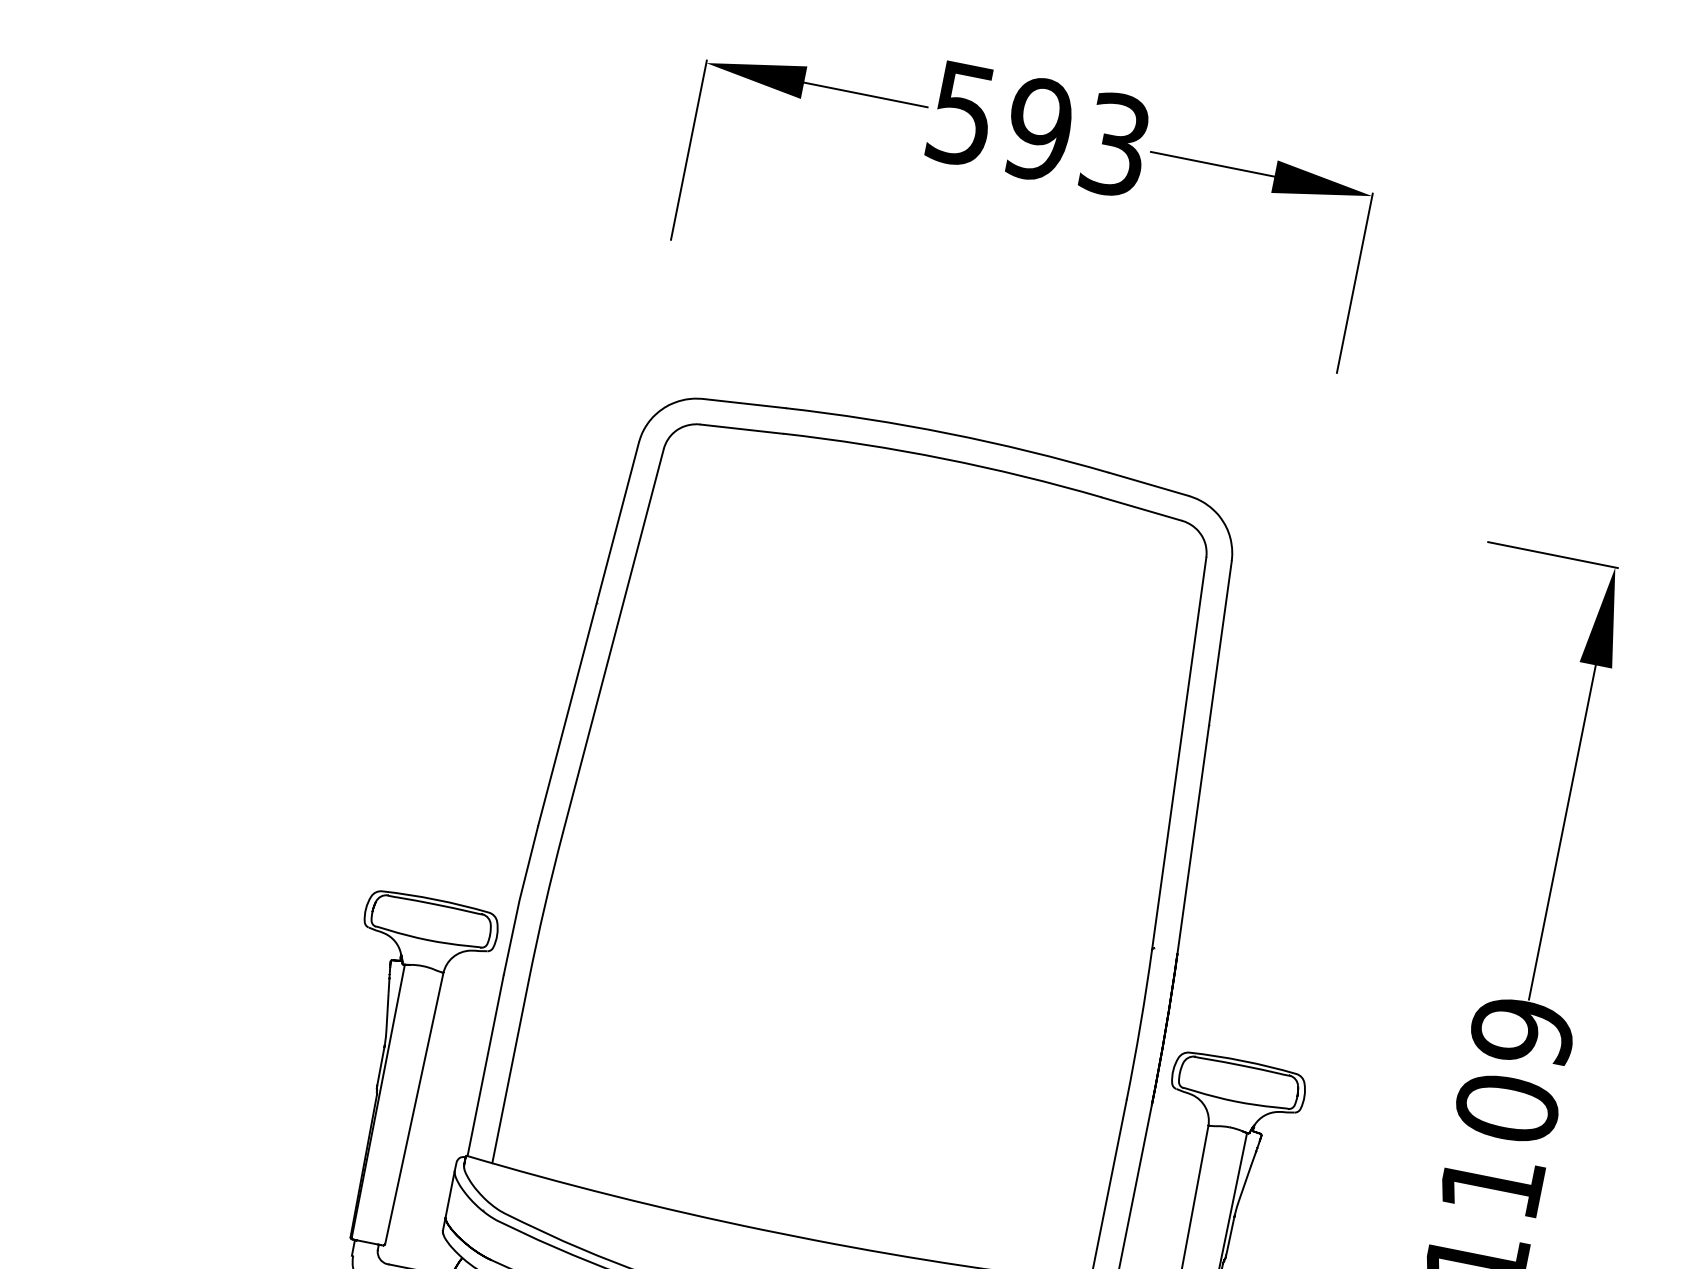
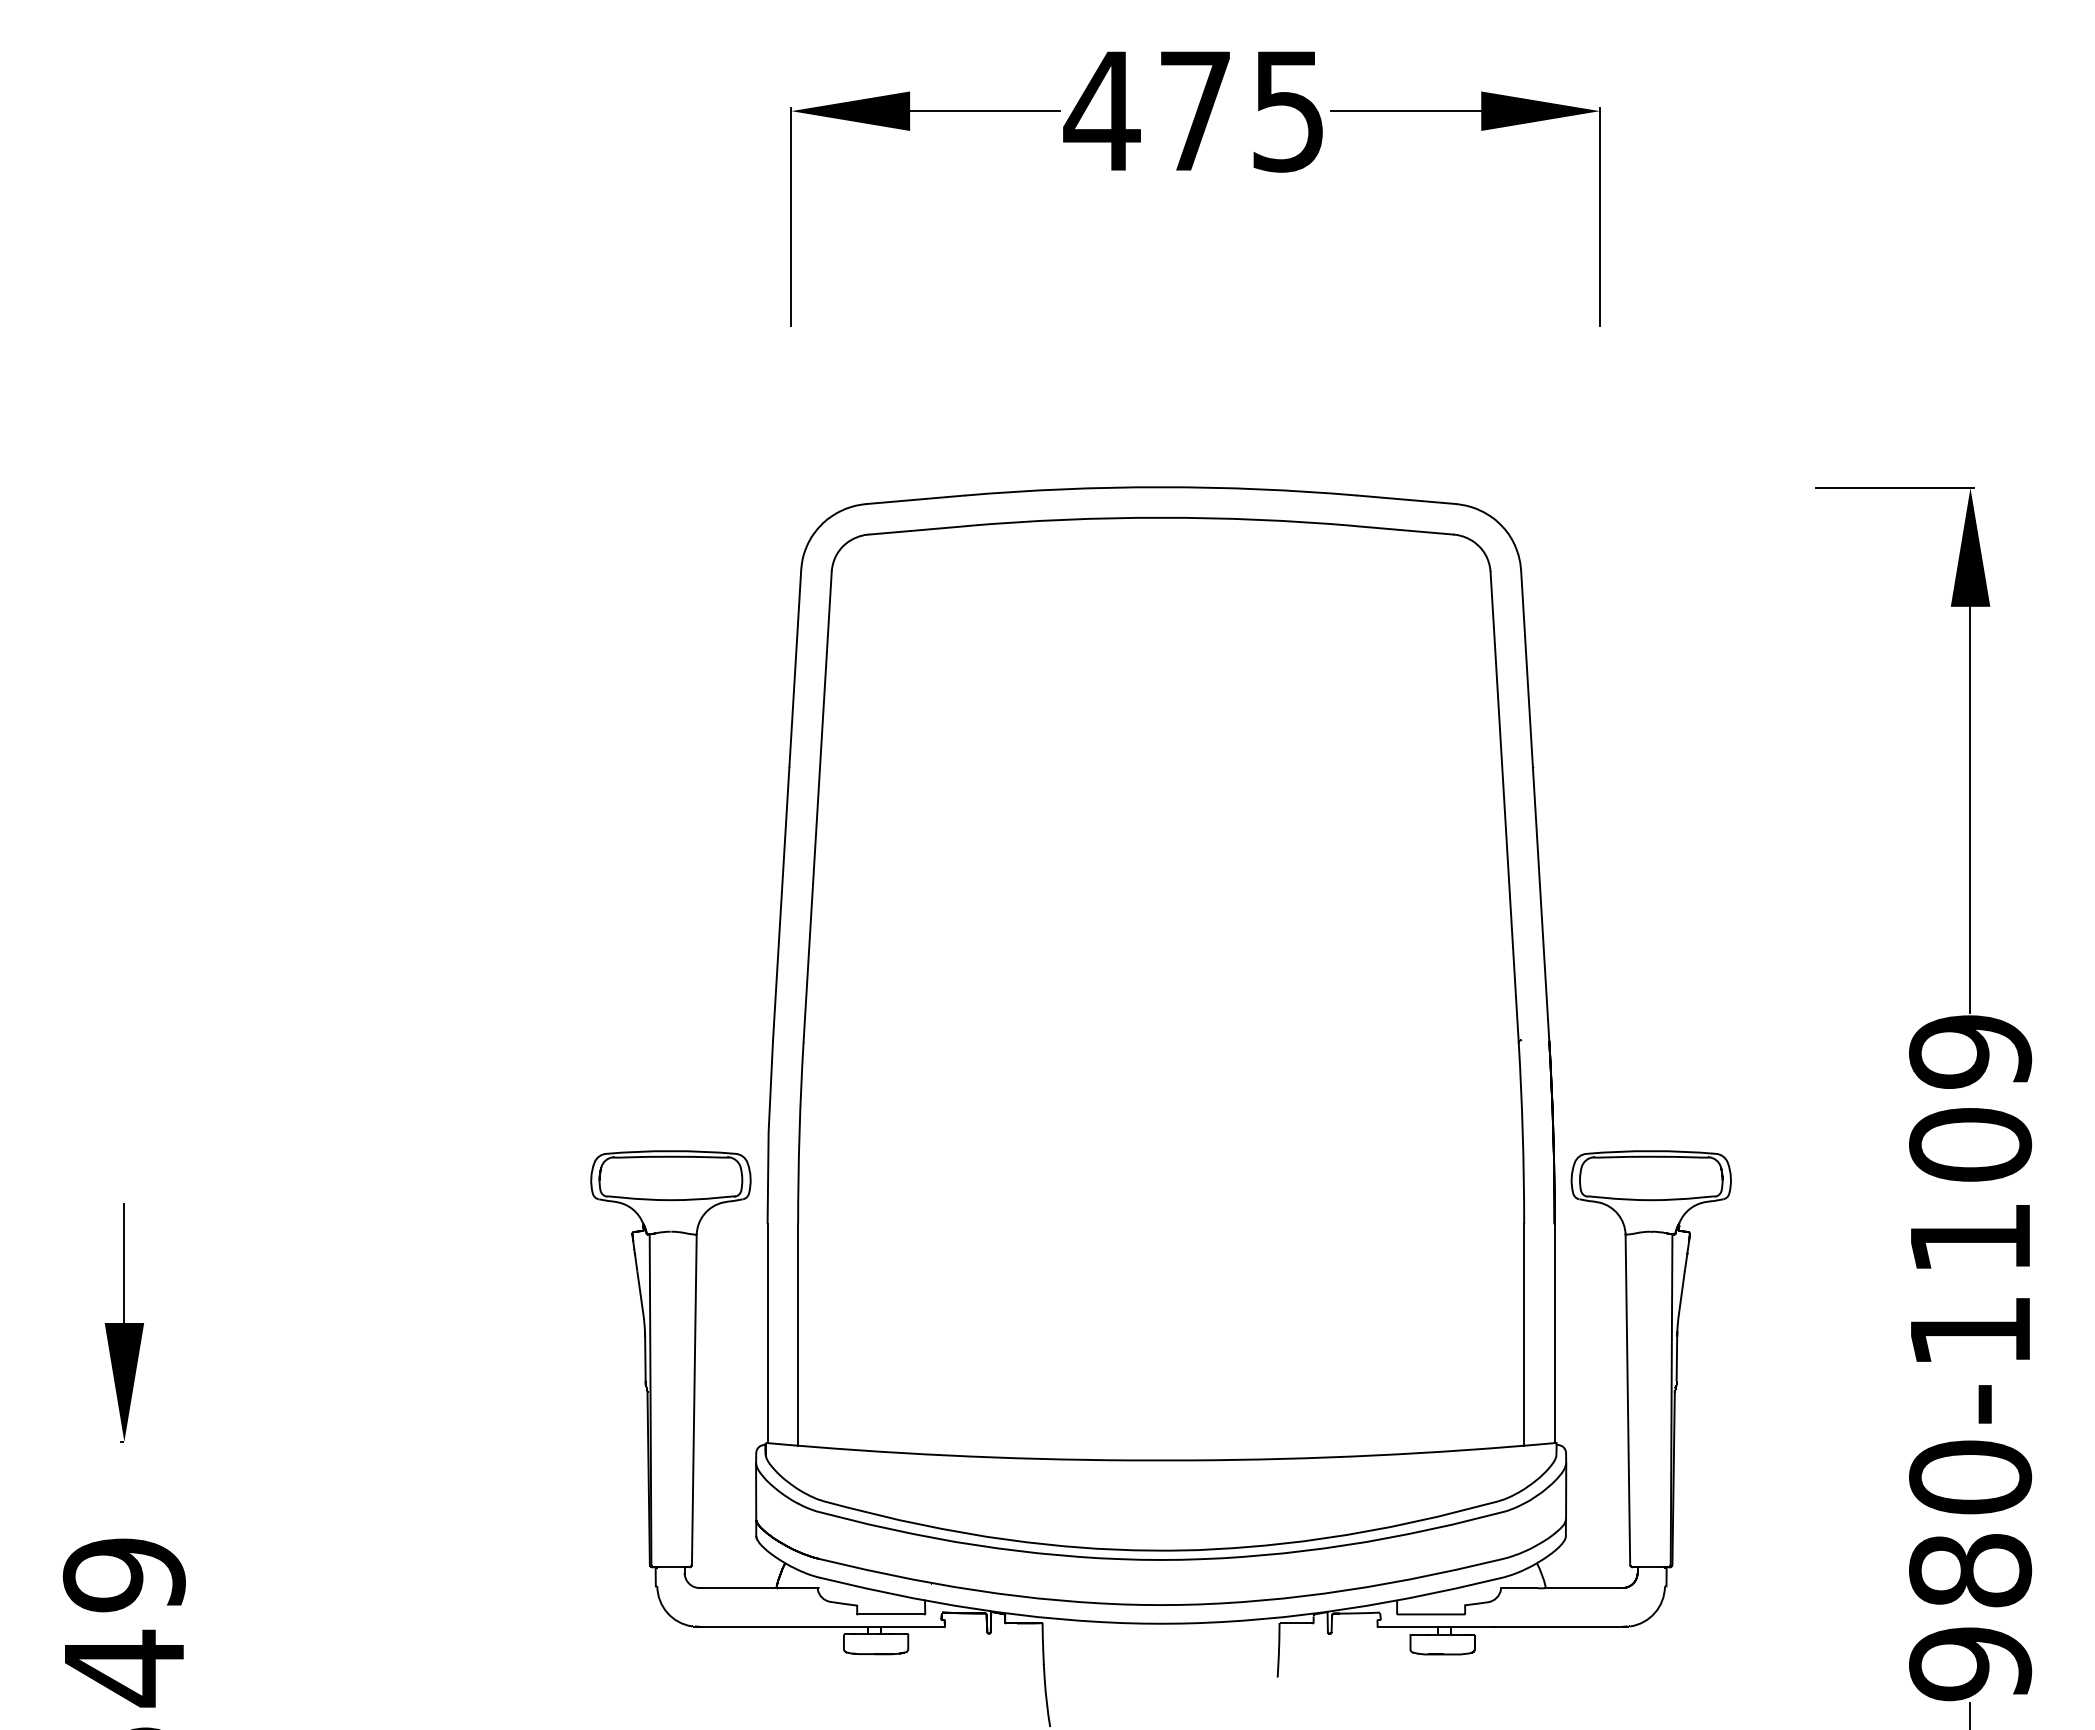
text: (1037, 128) -> (1193, 110), 593 -> 475

